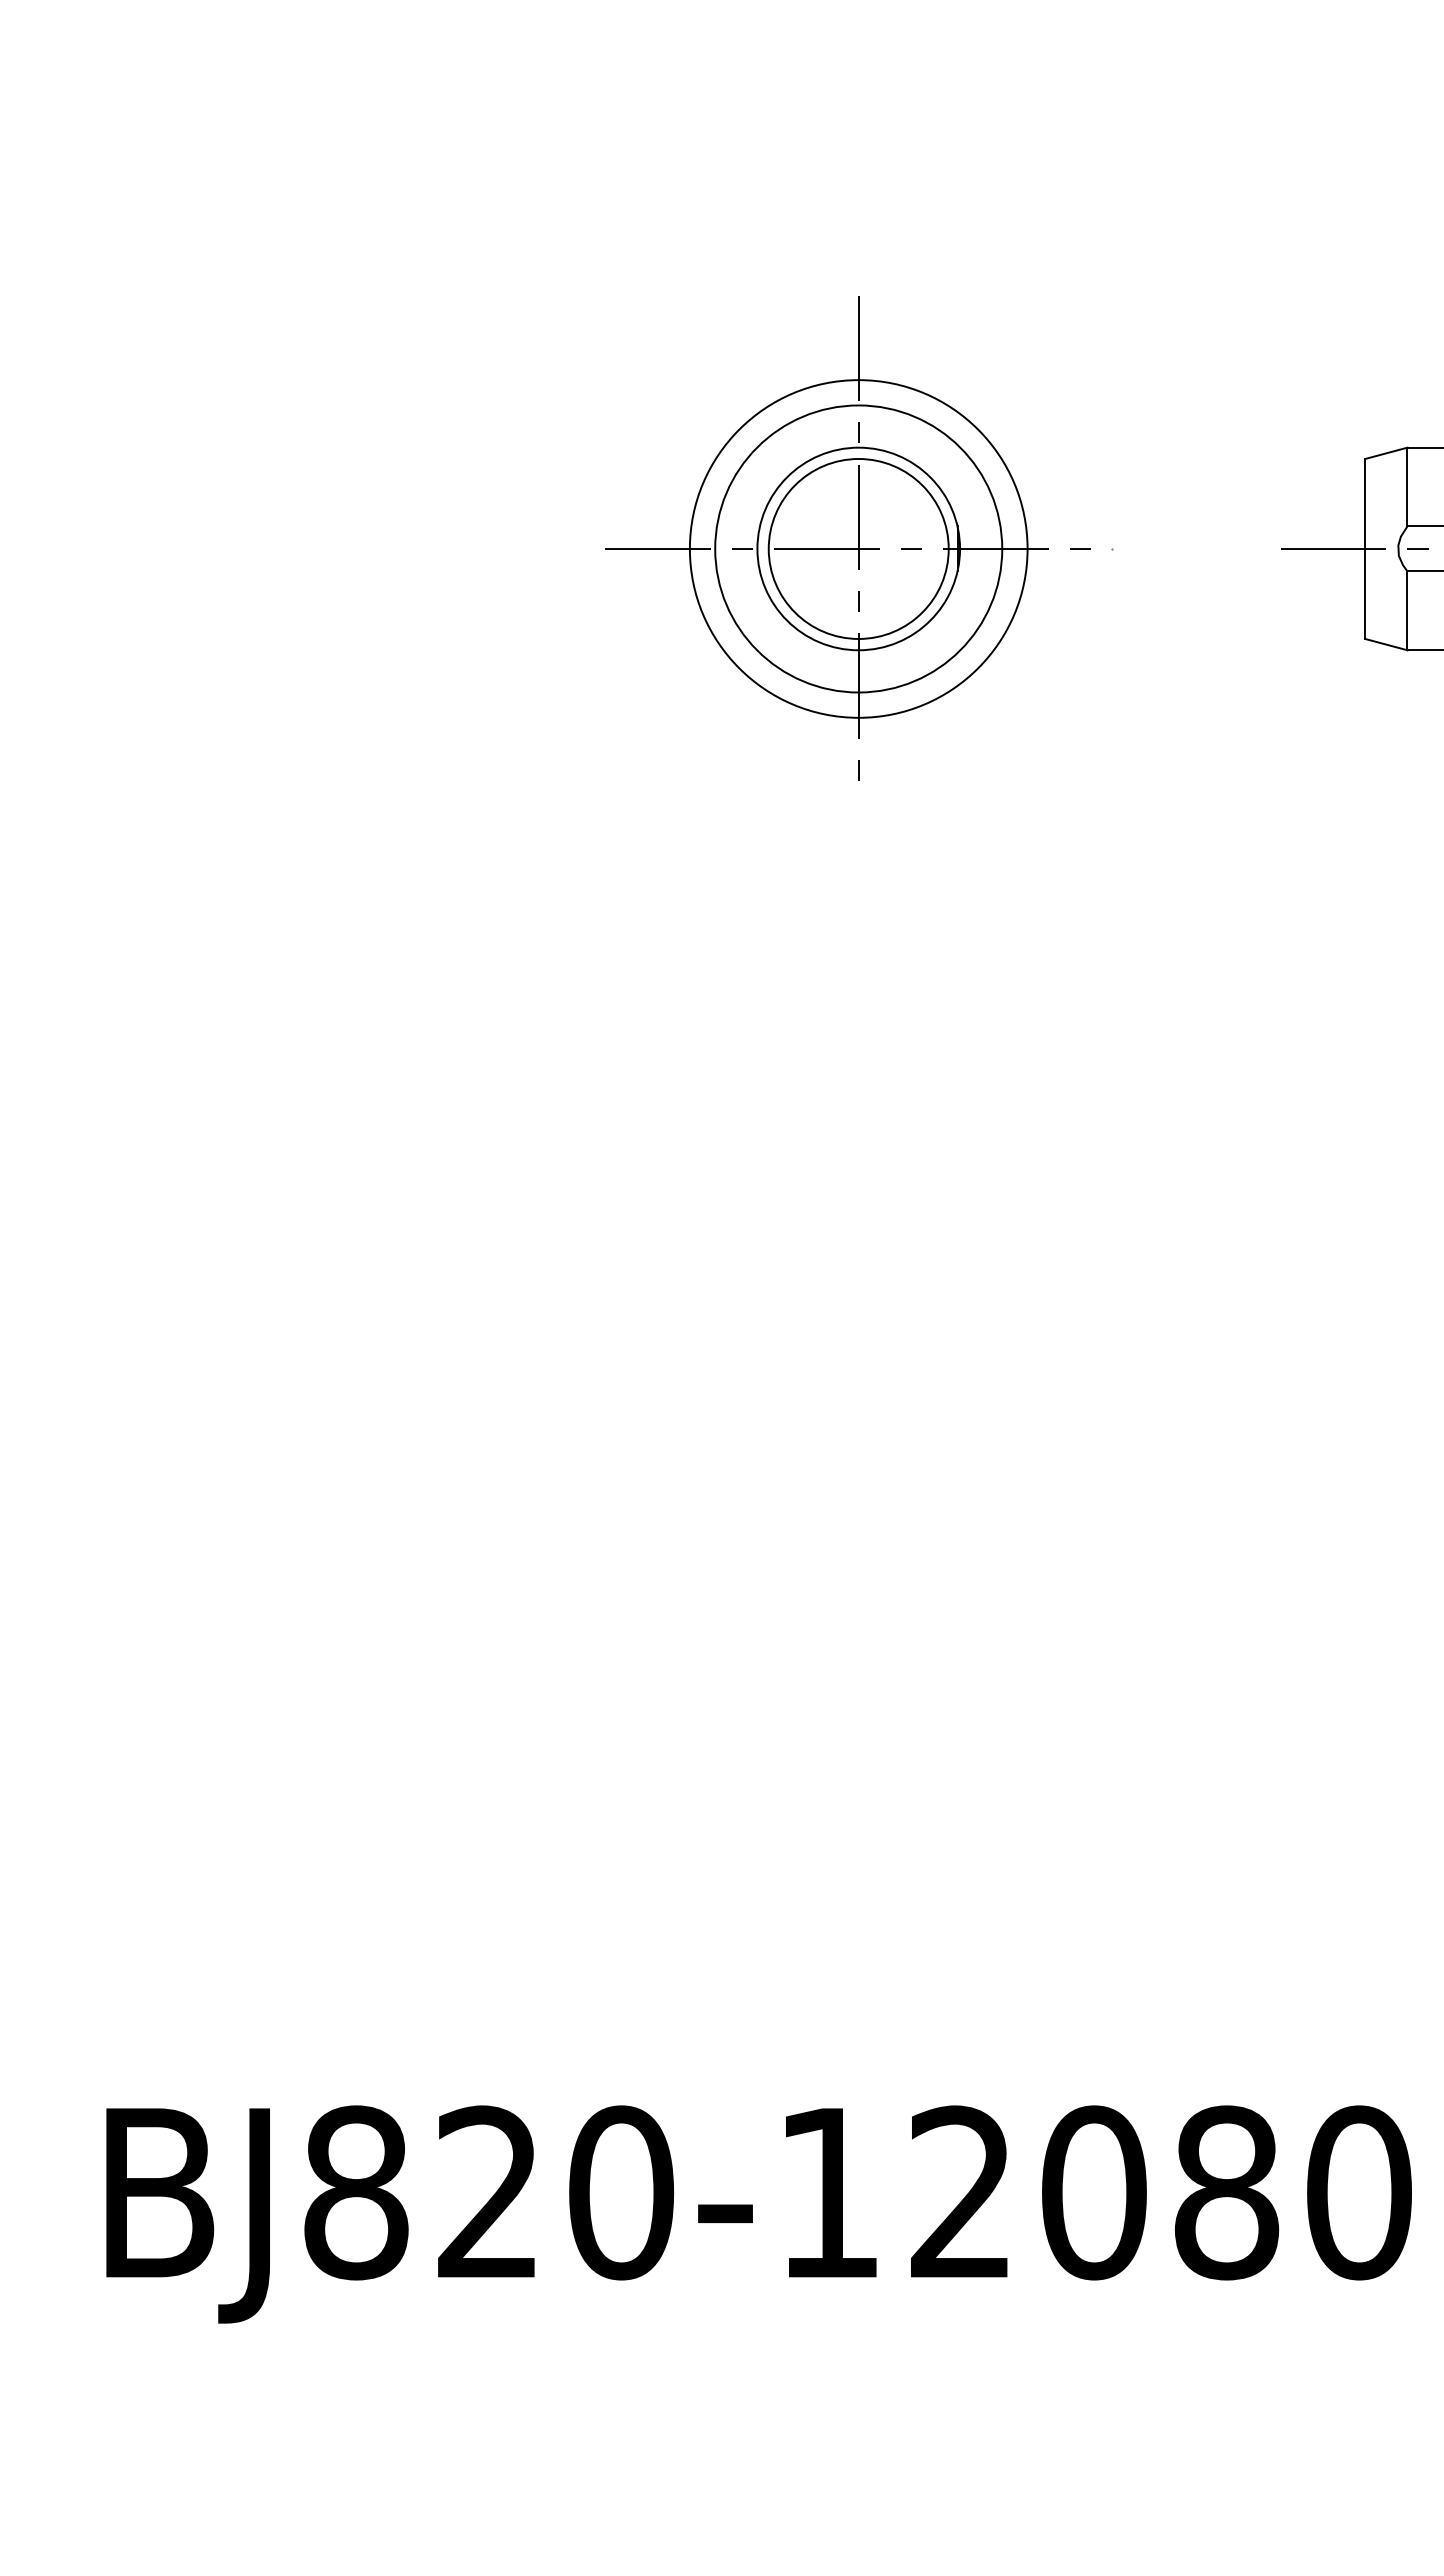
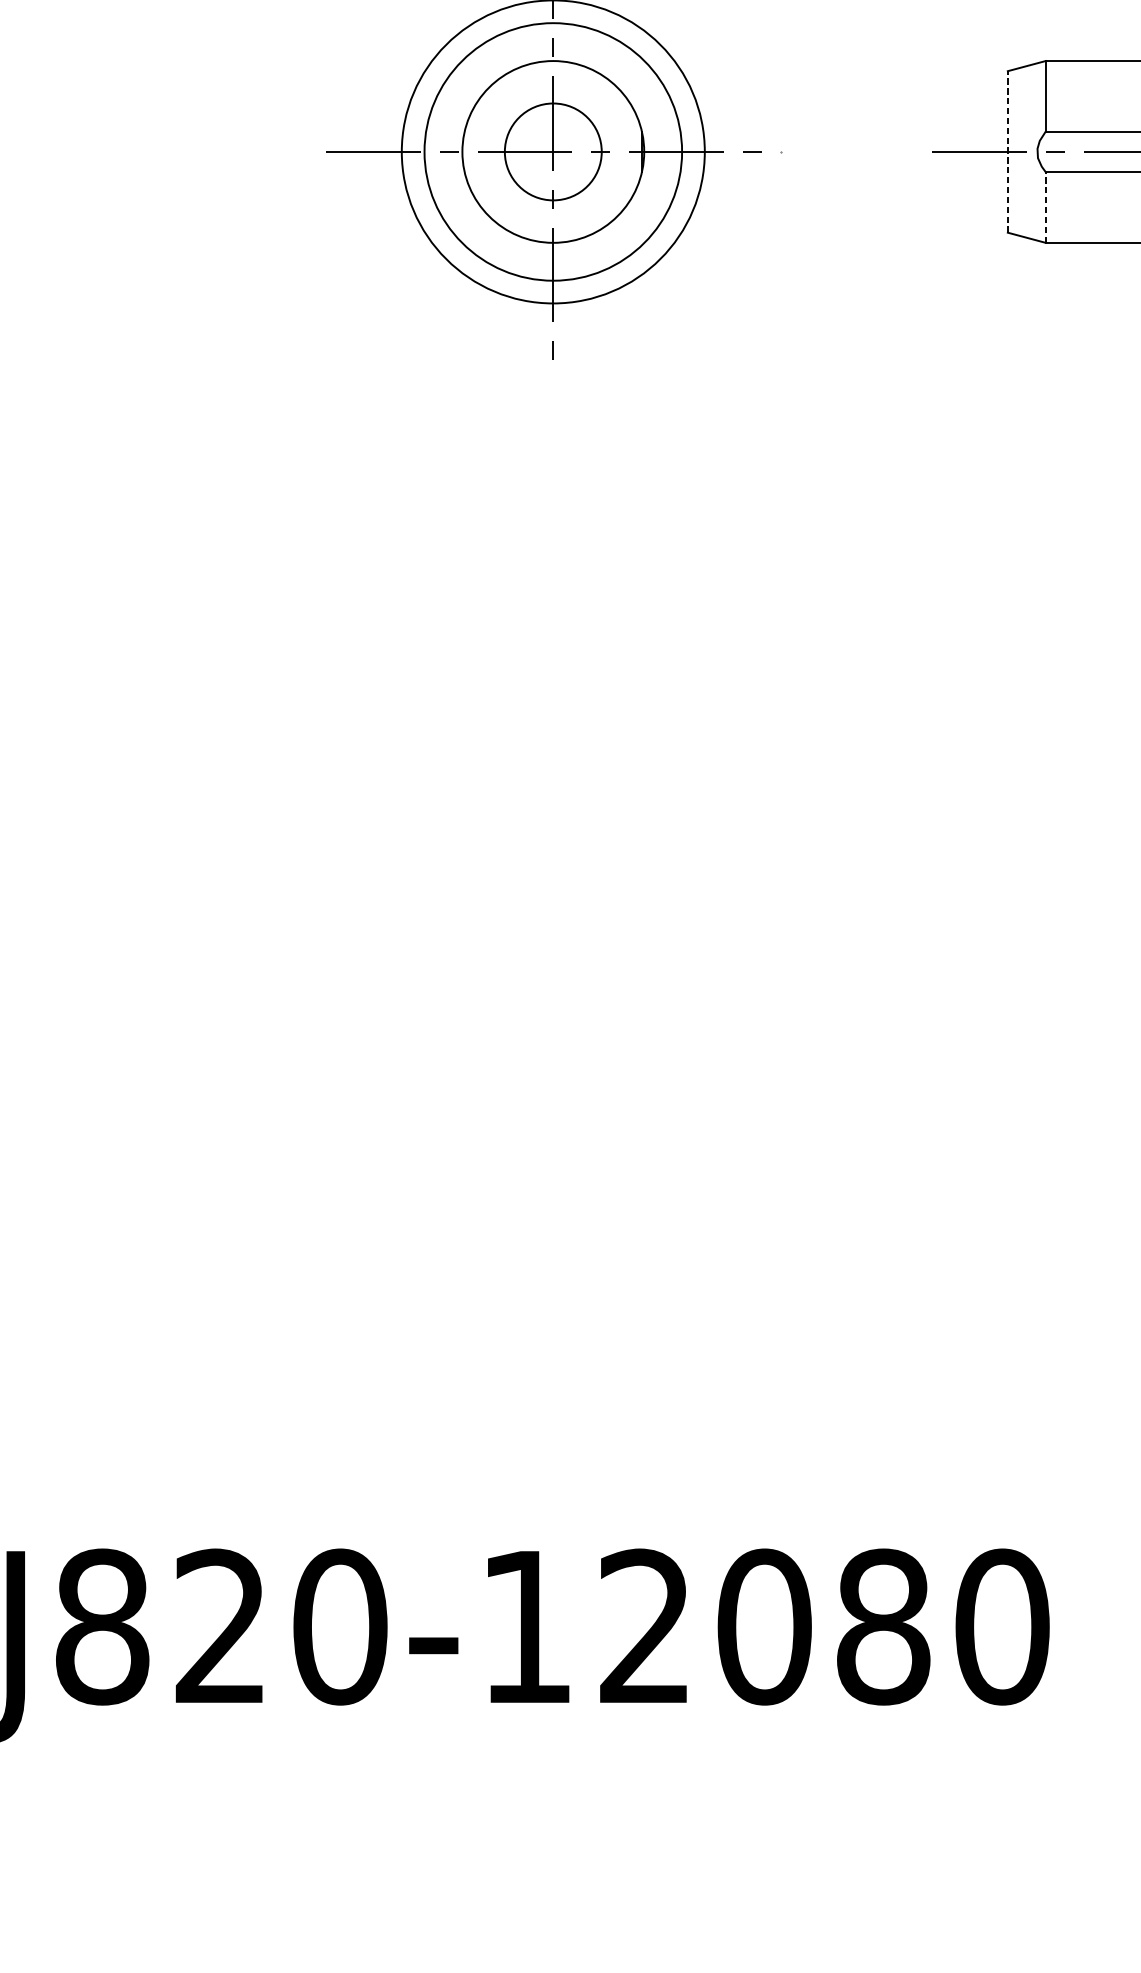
circle: (858, 548) -> (553, 151), size x0.6
line: (1365, 548) -> (1008, 151), solid -> dashed
line: (1407, 610) -> (1045, 207), solid -> dashed

